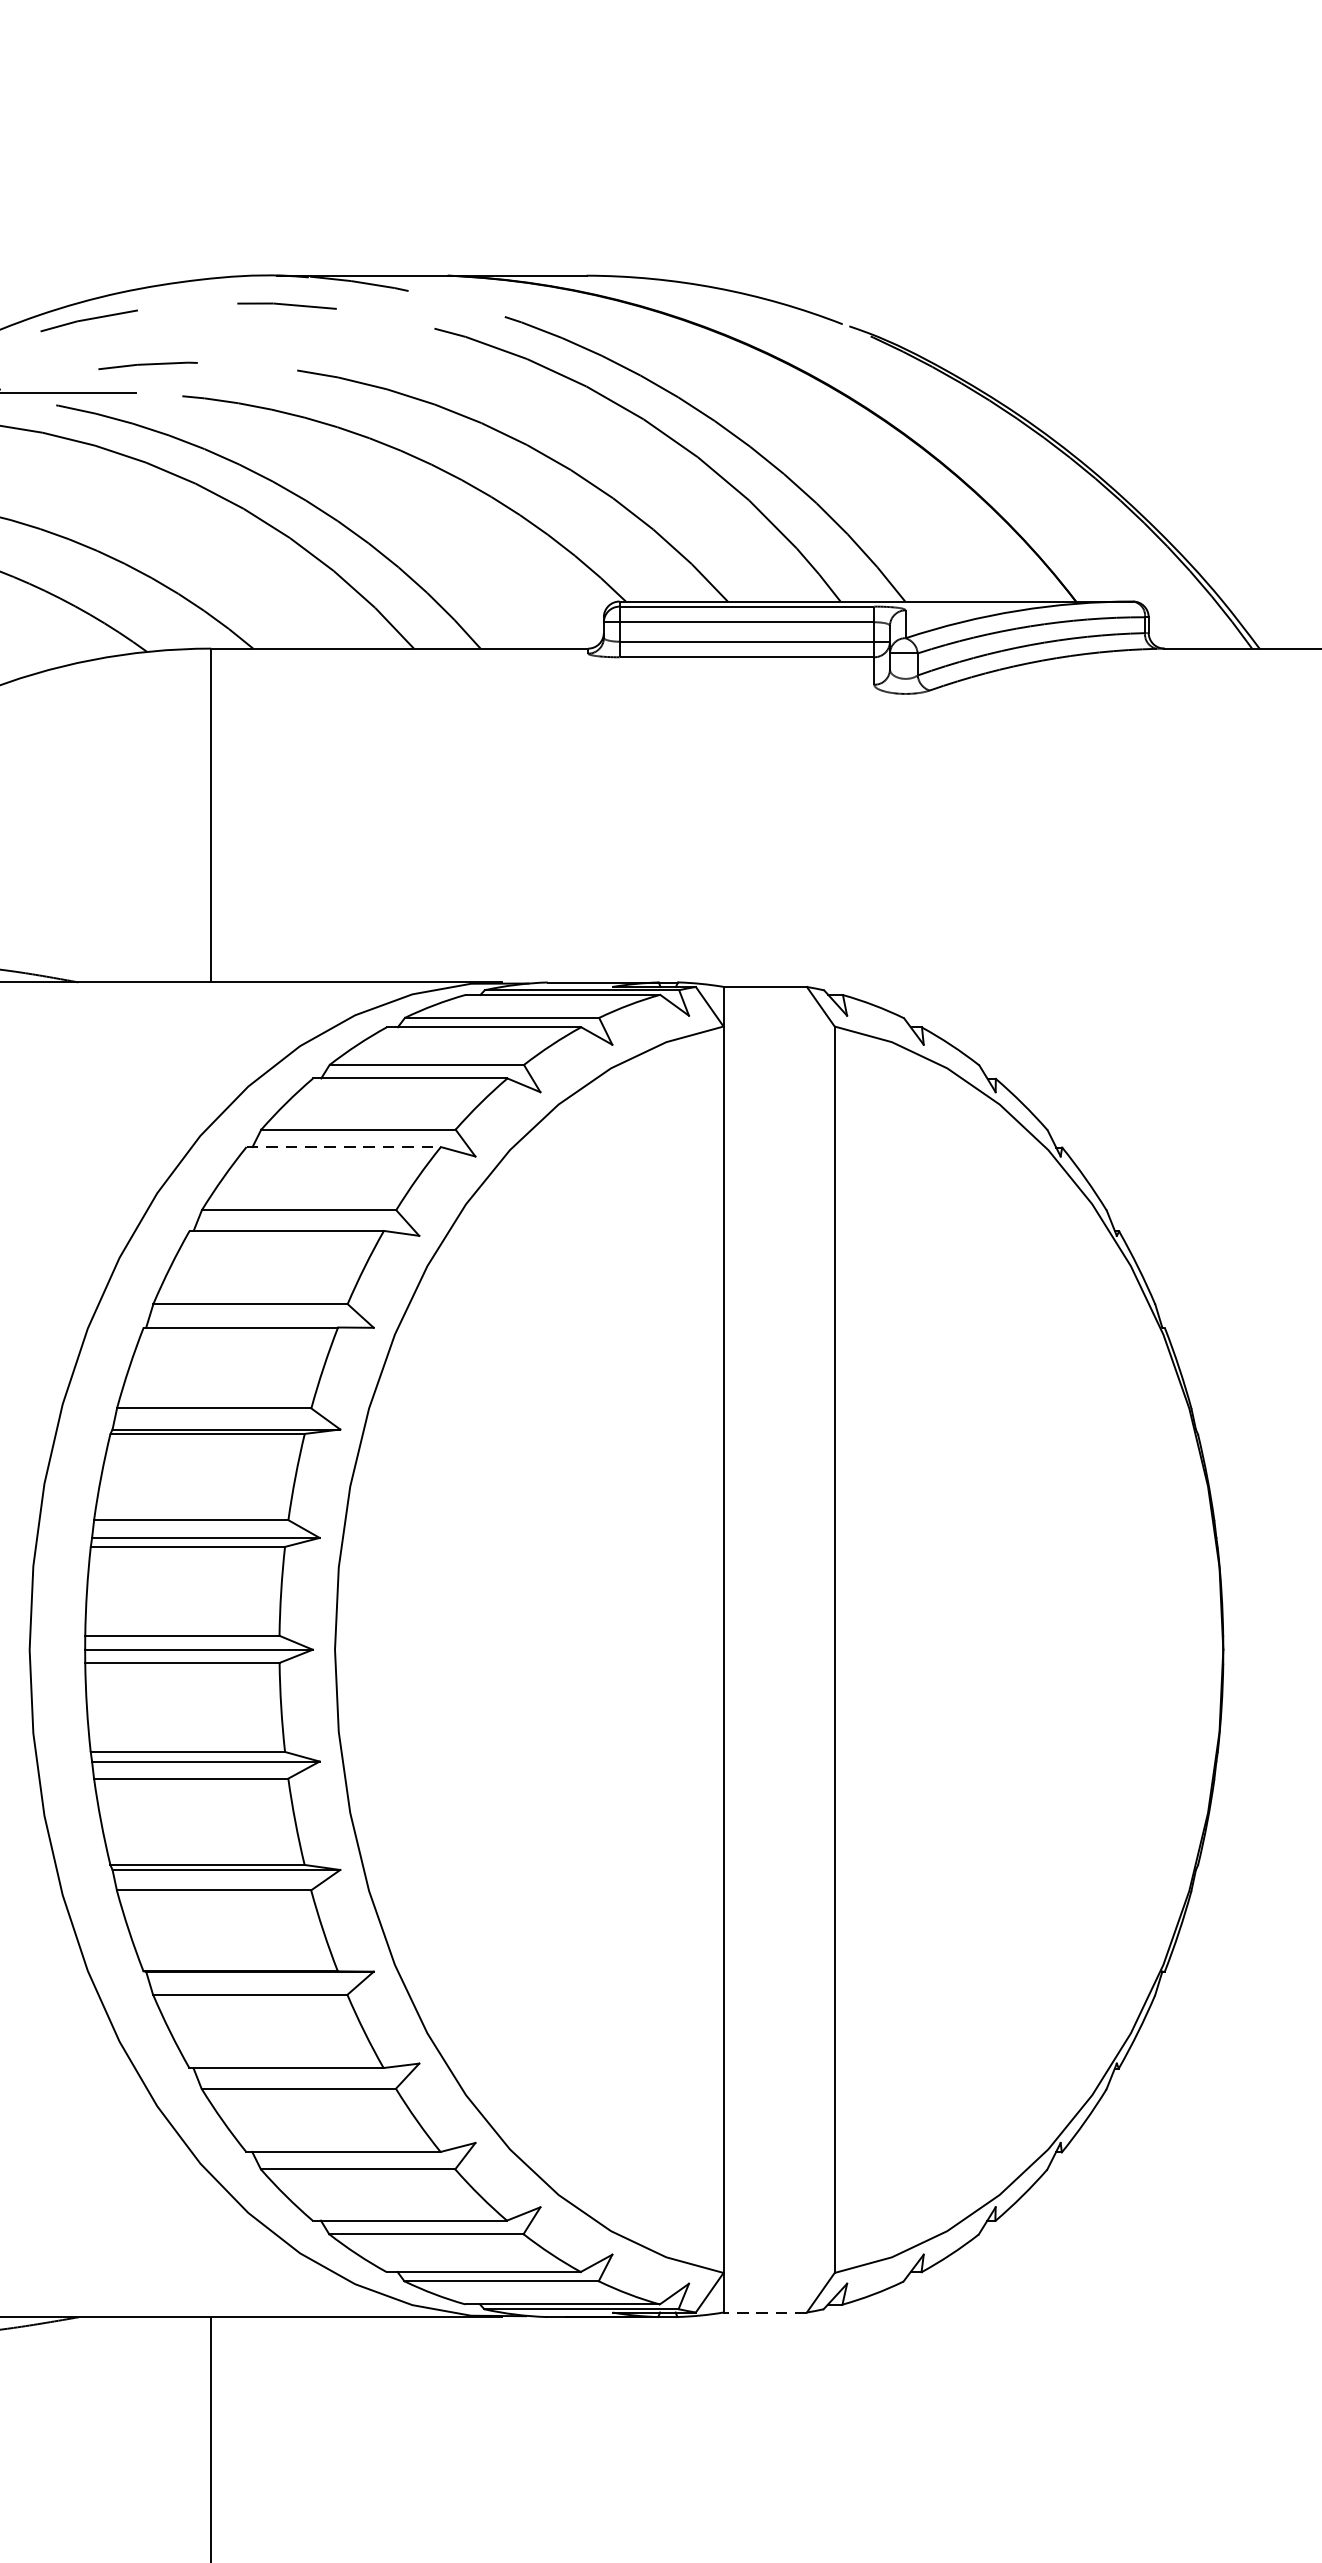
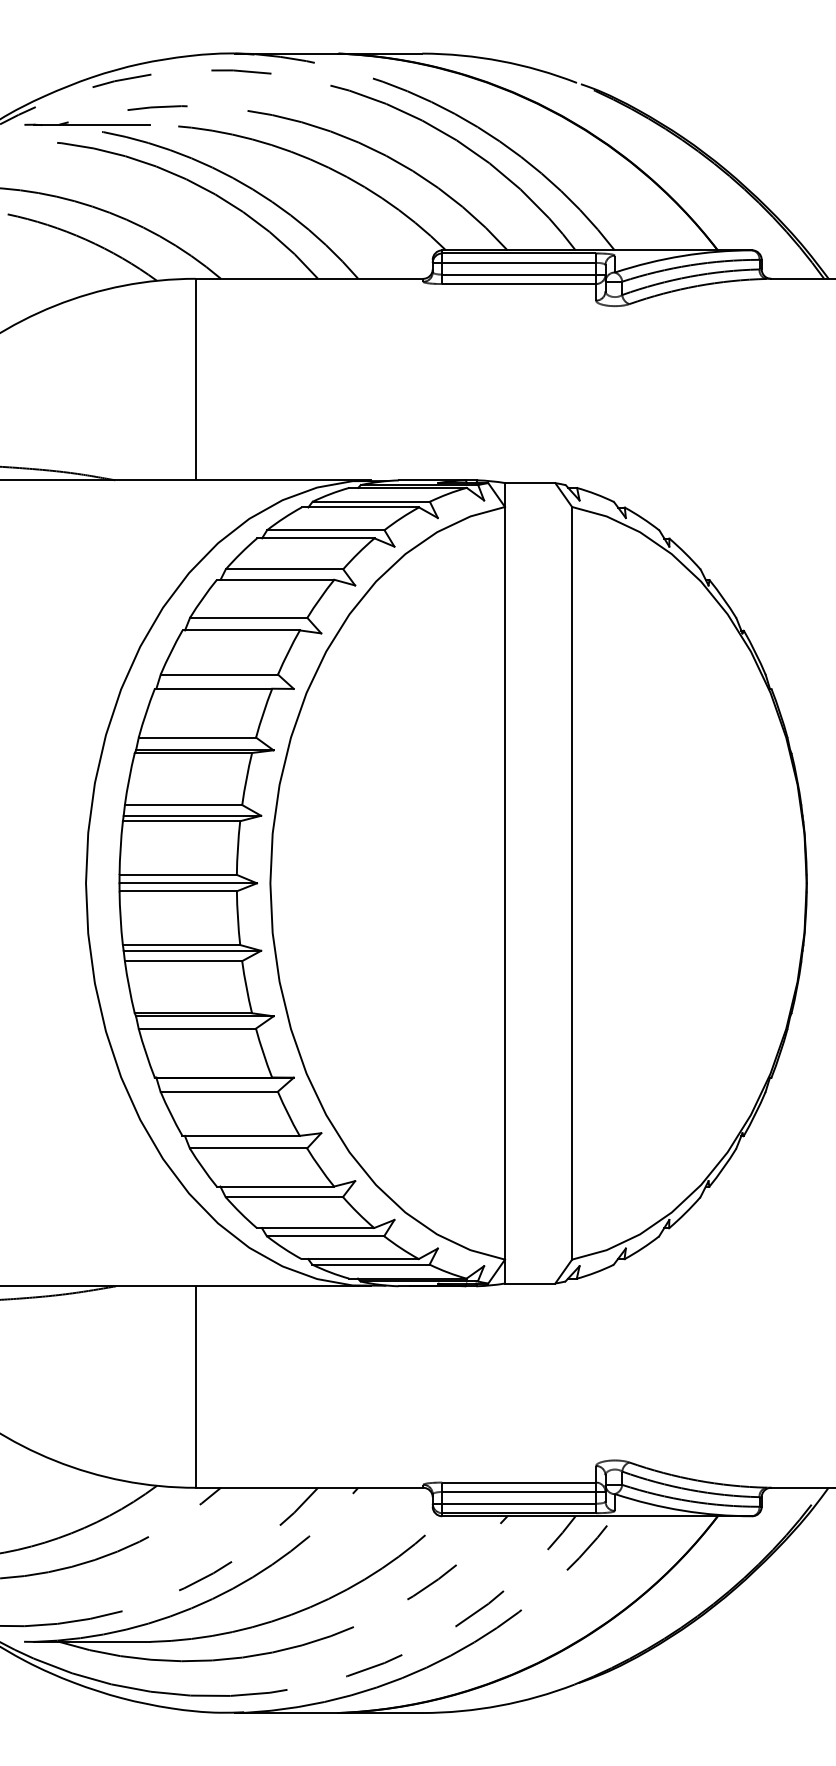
line: (343, 1146) -> (275, 579), dashed -> solid
line: (764, 2312) -> (529, 1283), dashed -> solid

